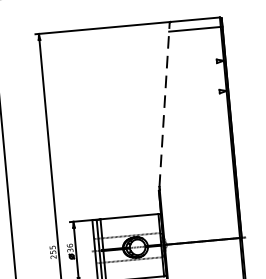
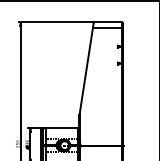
line: (164, 105) -> (86, 68), dashed -> solid

